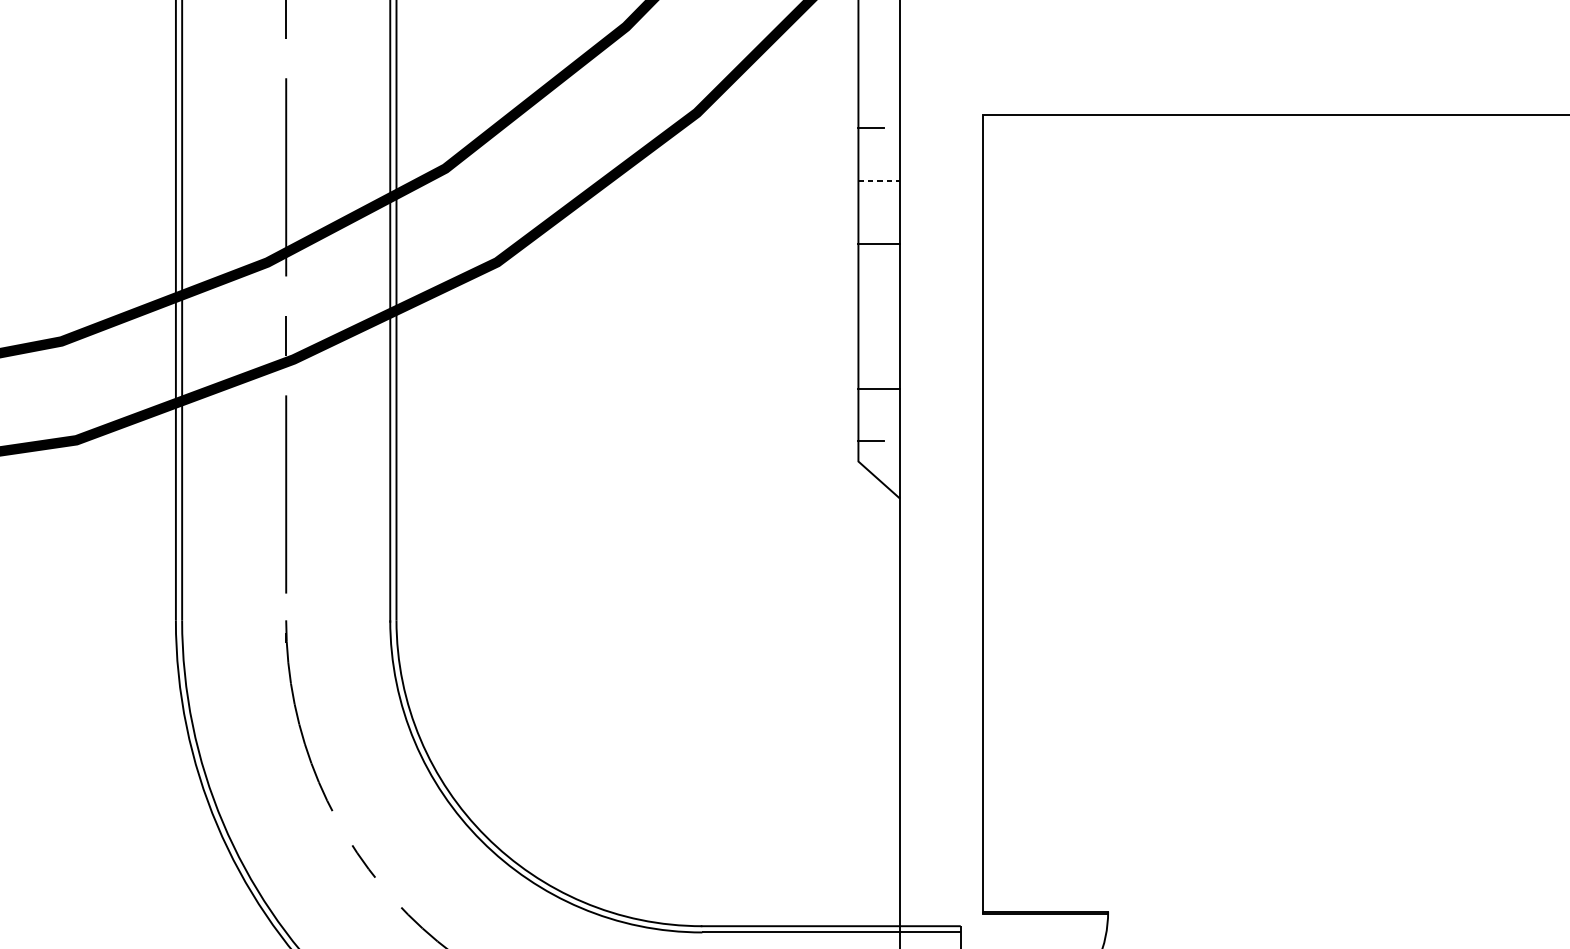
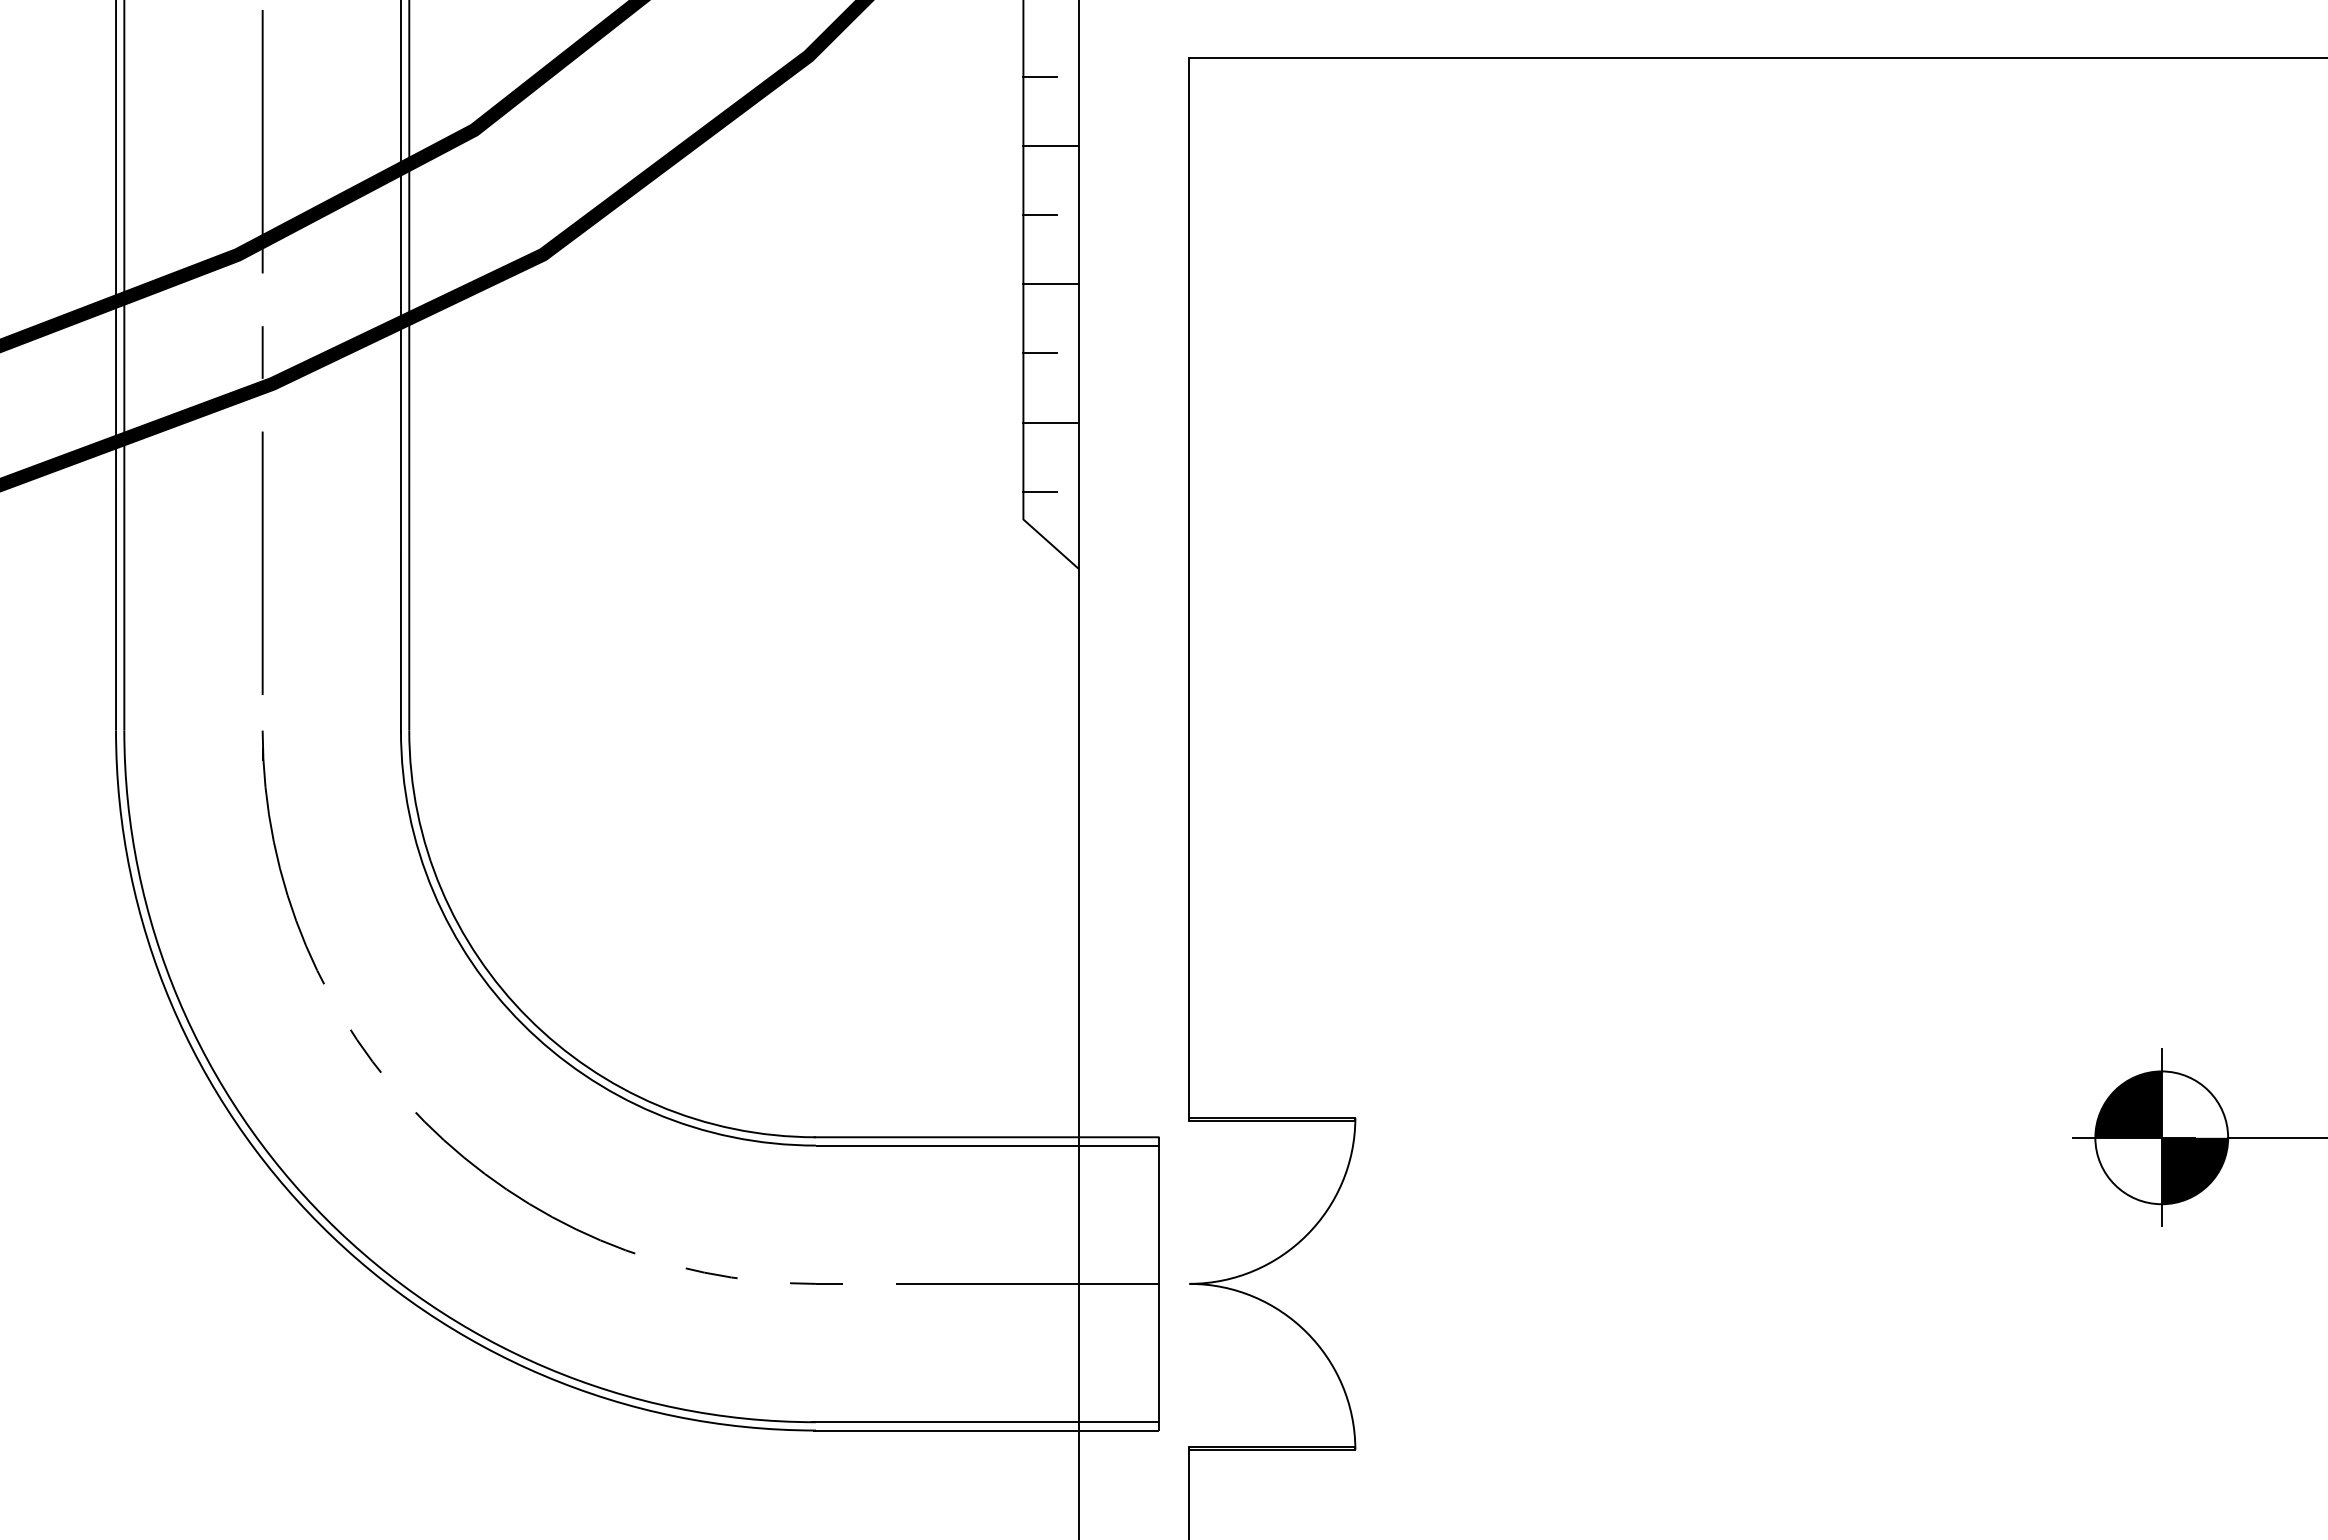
line: (879, 180) -> (1051, 145), dashed -> solid
line: (871, 232) -> (1040, 215), added
line: (878, 244) -> (1050, 284), moved
line: (871, 336) -> (1040, 353), added

